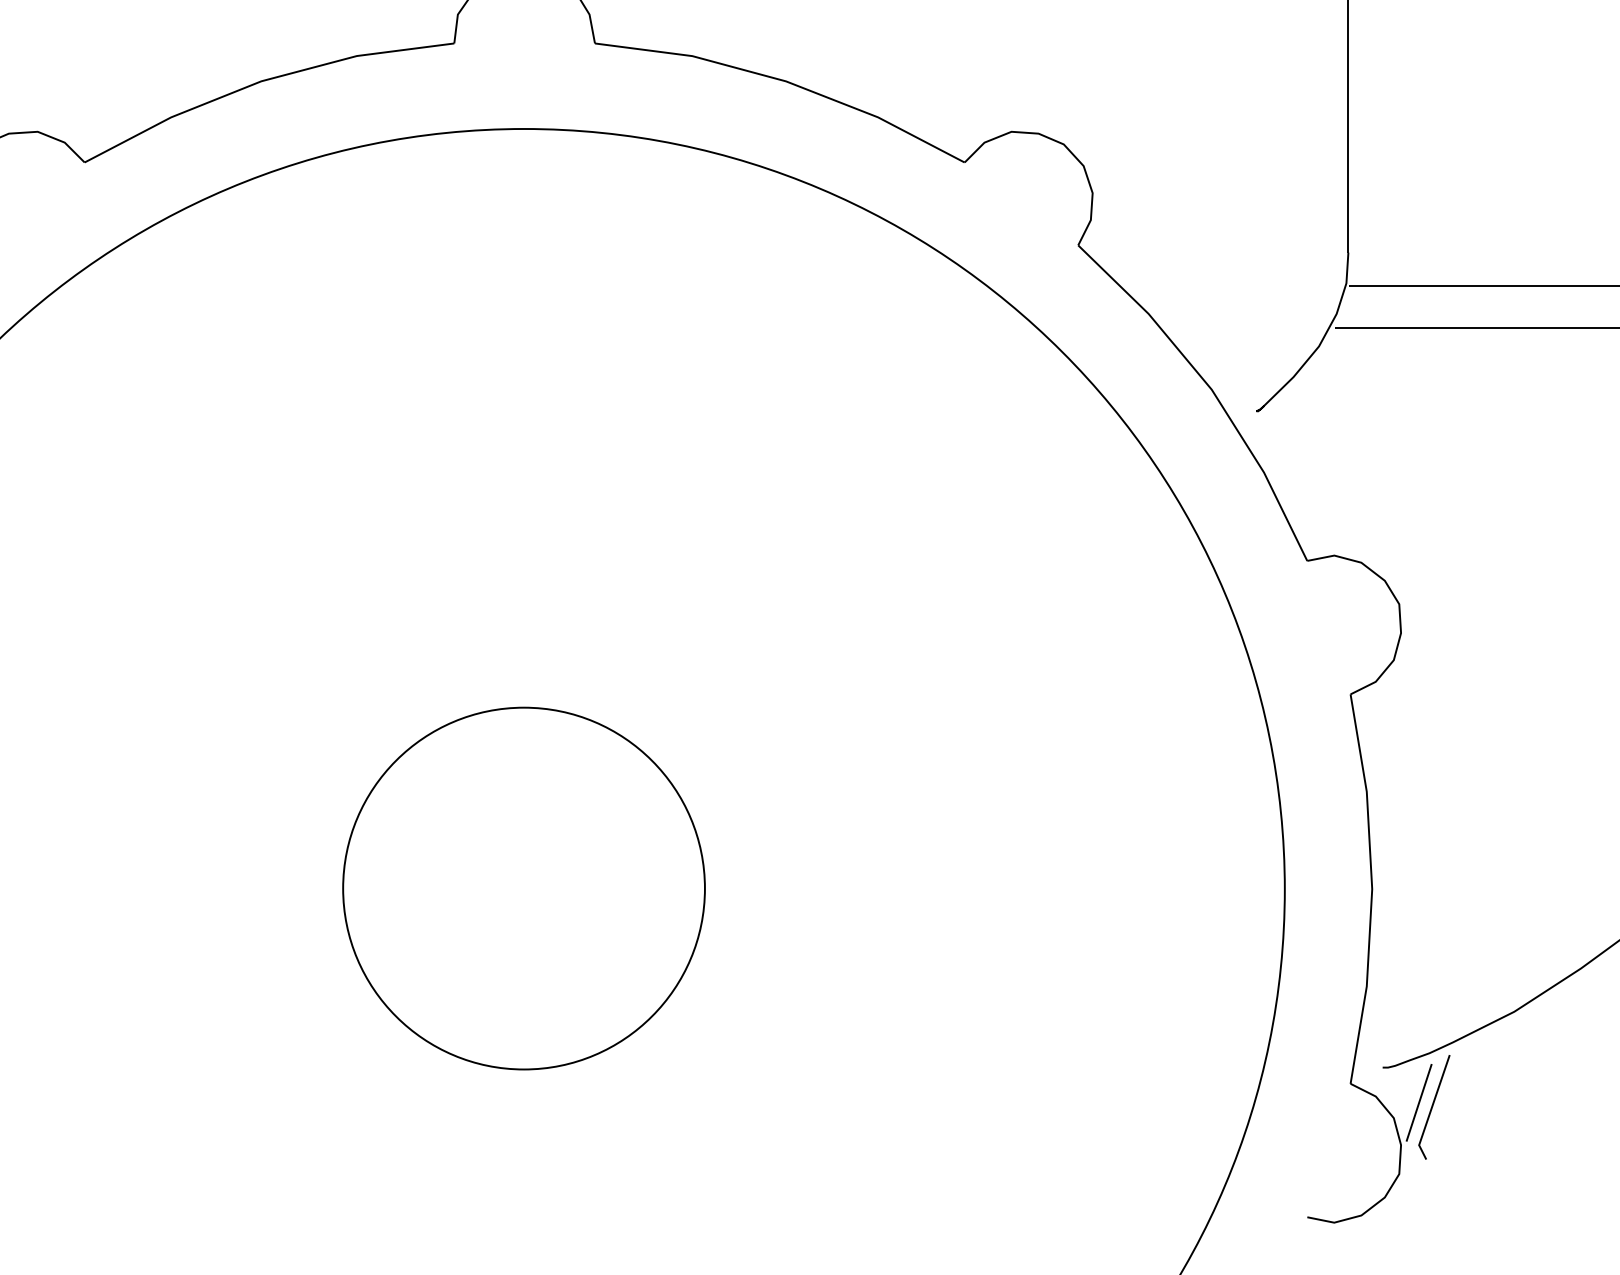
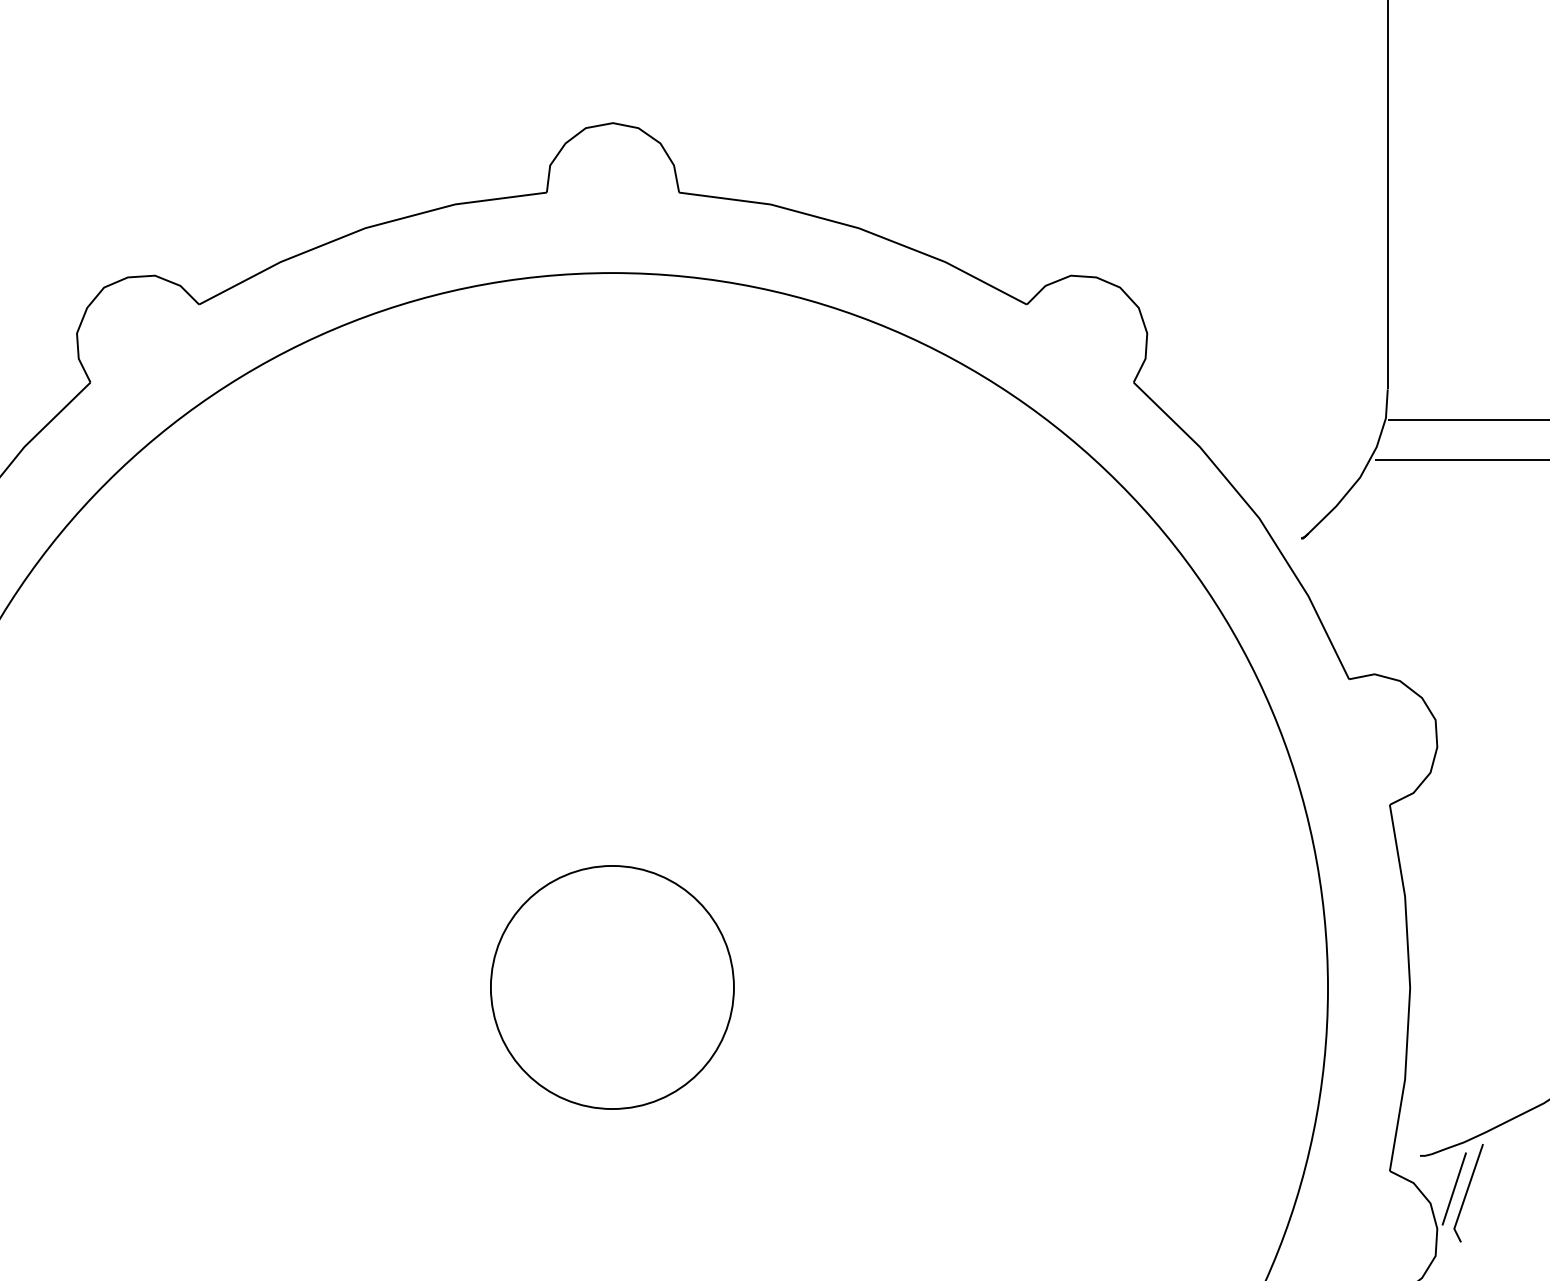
circle: (523, 888) -> (611, 987), size x0.71

